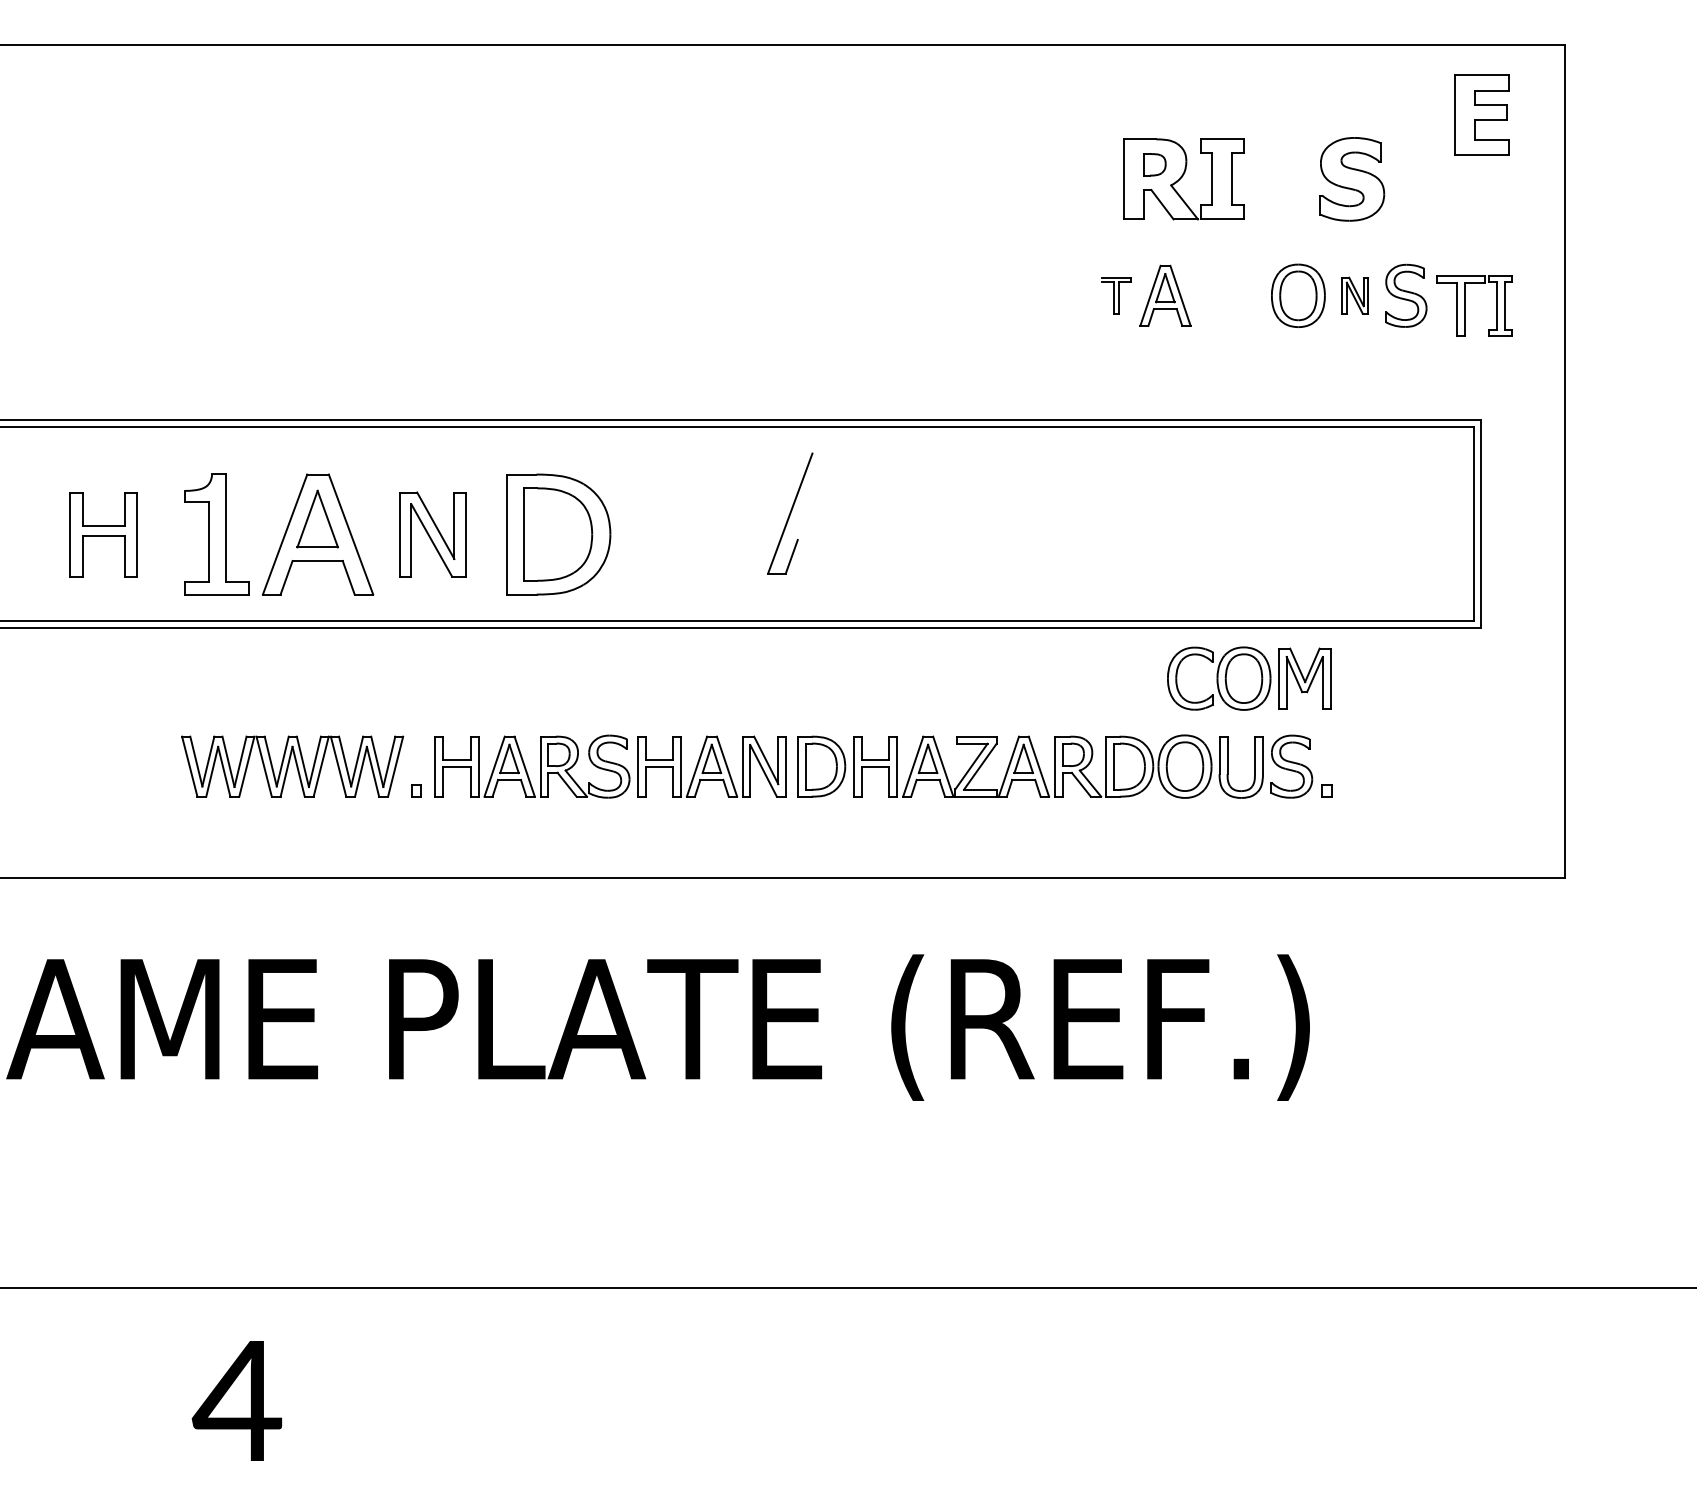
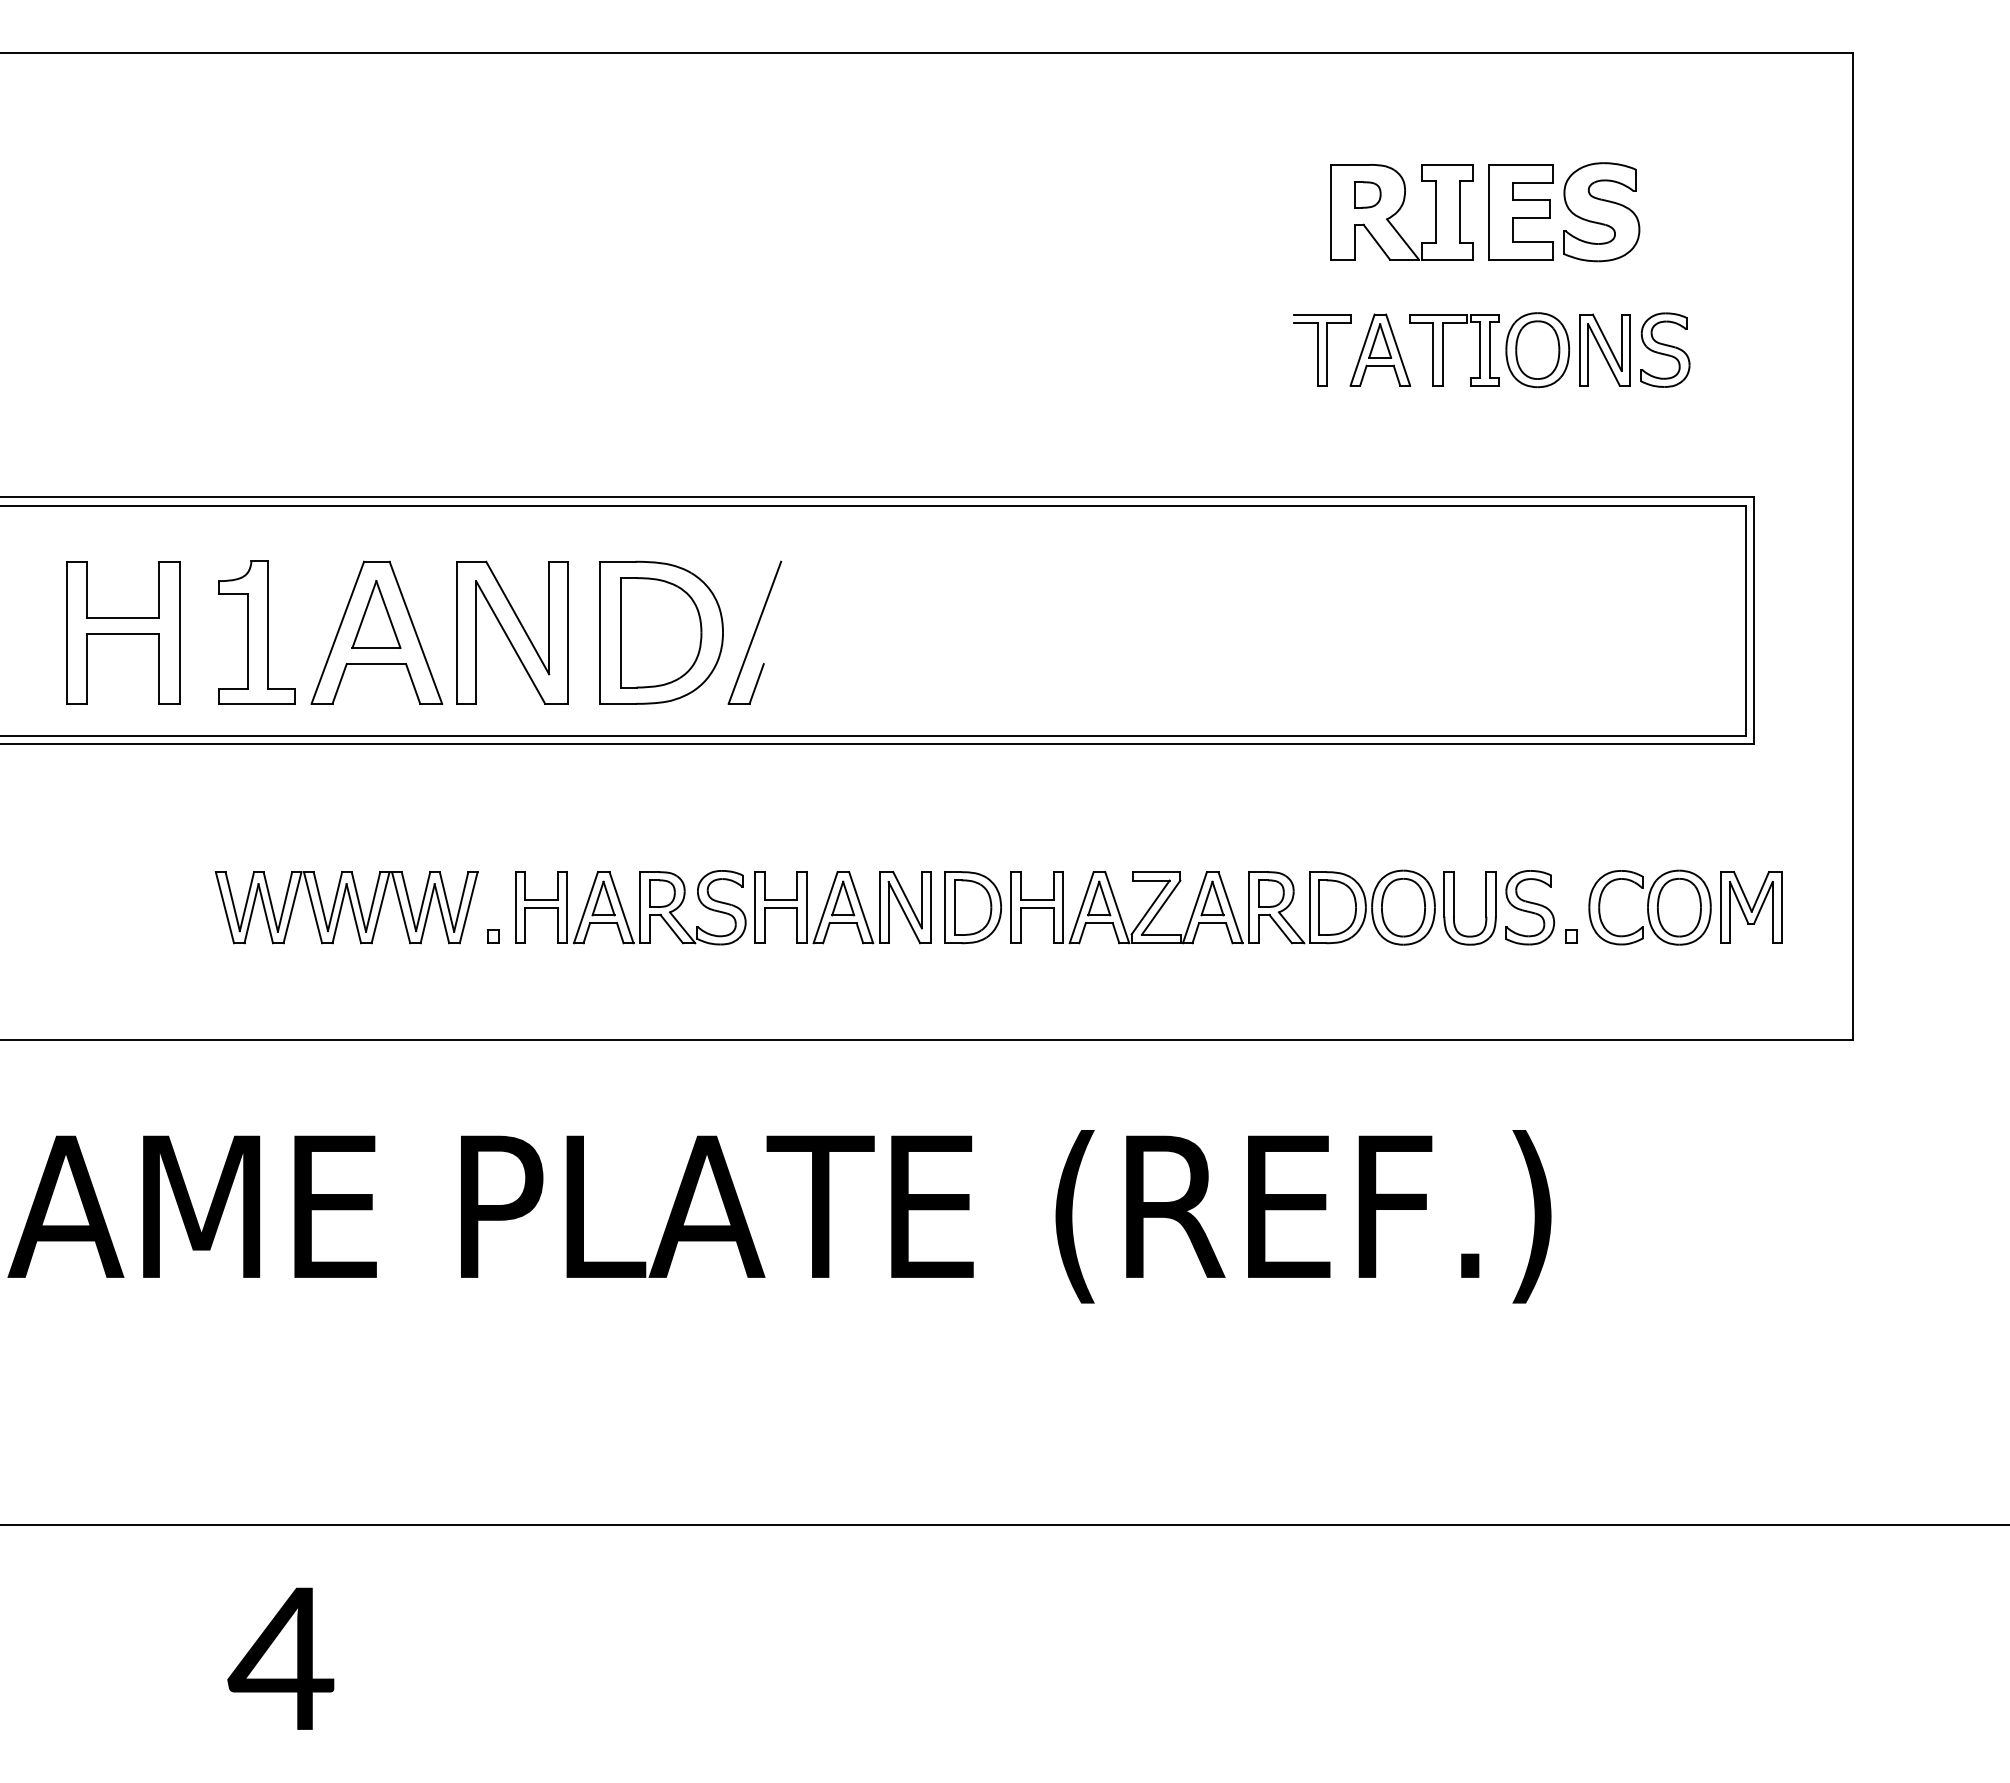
part: (1481, 114) -> (1520, 211), moved
part: (1116, 295) -> (1322, 349), size x1.67
part: (1355, 295) -> (1605, 349), size x1.67
part: (1465, 305) -> (1443, 349), moved
part: (790, 513) -> (755, 632), moved
part: (103, 534) -> (122, 632), size x1.43
part: (432, 534) -> (512, 632), size x1.43
part: (1249, 678) -> (1685, 907), moved

